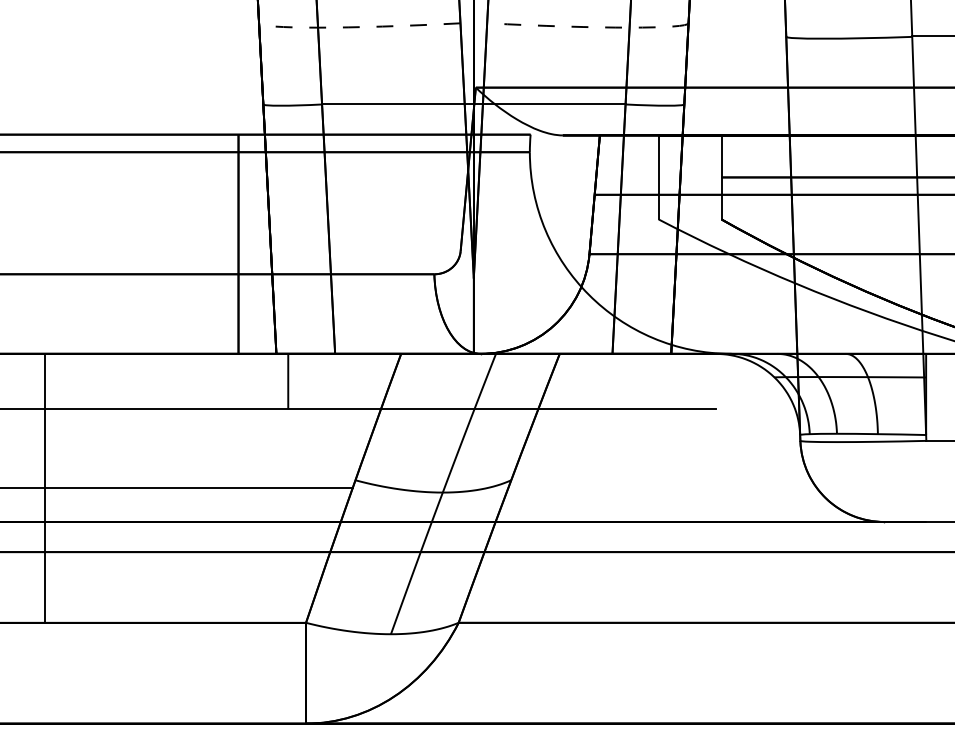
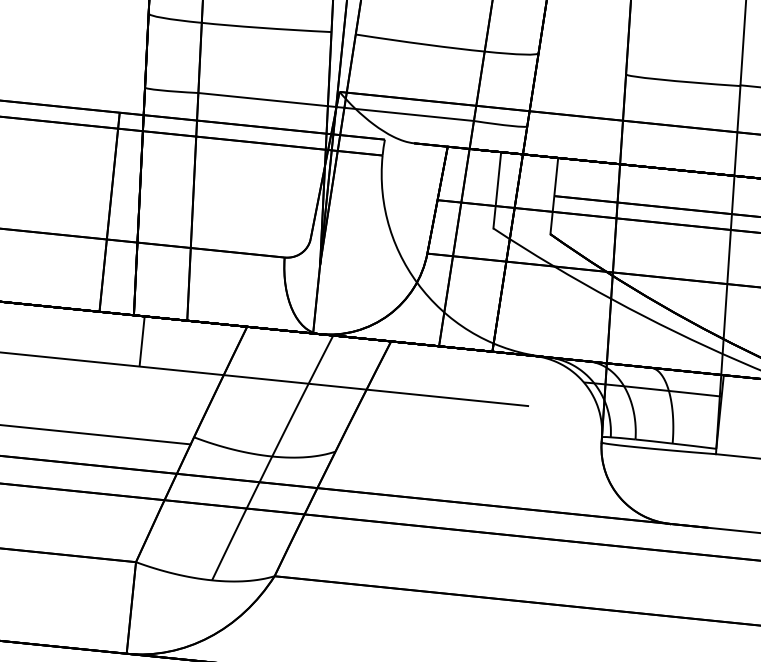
arc: (349, 27) -> (230, 25), dashed -> solid
arc: (598, 27) -> (456, 48), dashed -> solid

